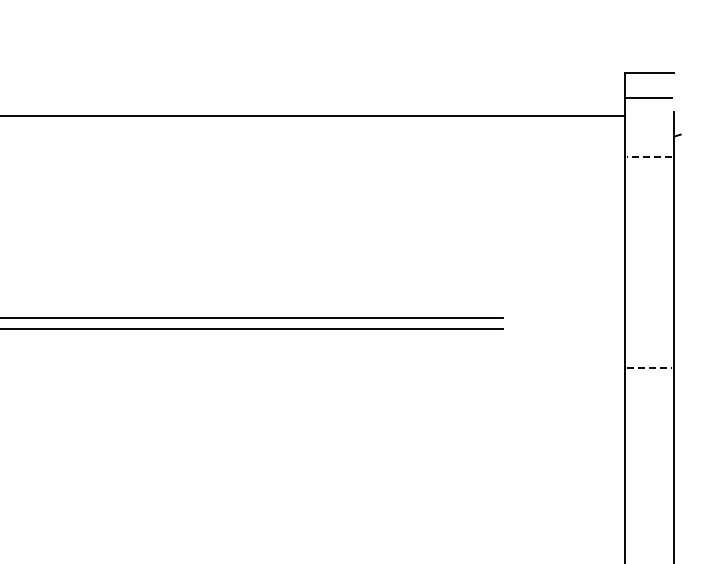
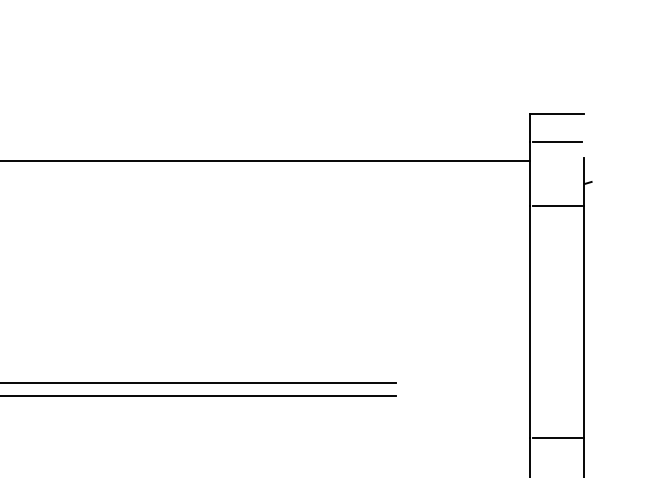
line: (648, 156) -> (556, 205), dashed -> solid
line: (649, 368) -> (557, 438), dashed -> solid

